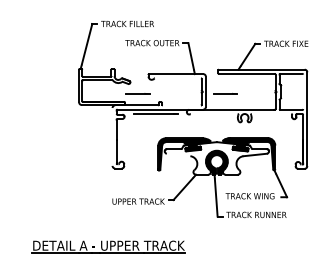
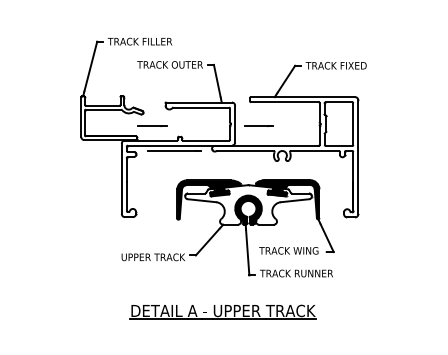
line: (178, 78) -> (201, 107), added
line: (303, 91) -> (353, 123), added
line: (181, 105) -> (205, 140), added
line: (213, 113) -> (244, 150), added
line: (271, 113) -> (314, 150), added
line: (112, 136) -> (121, 178), added
line: (178, 154) -> (201, 200), added
part: (108, 246) -> (222, 311), moved

